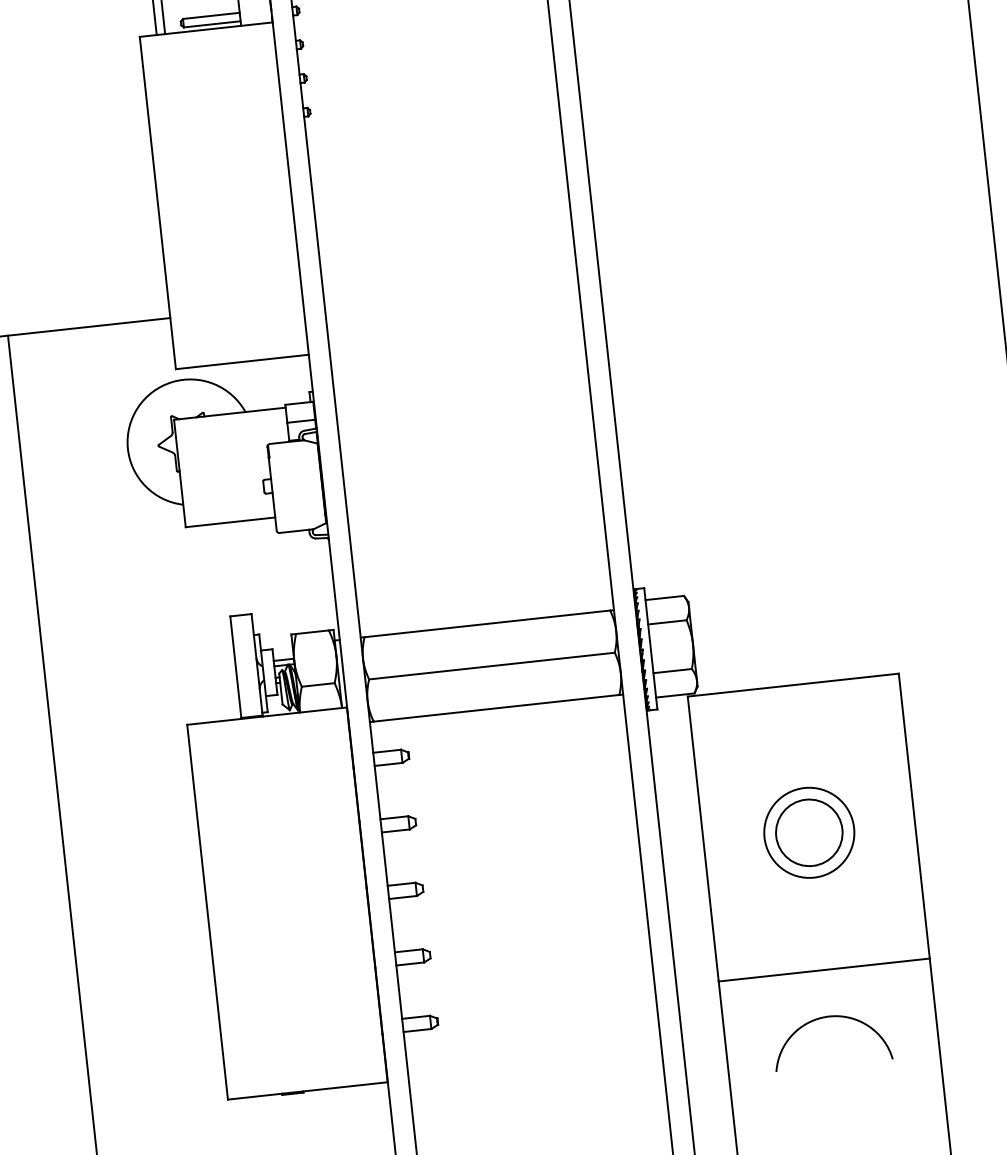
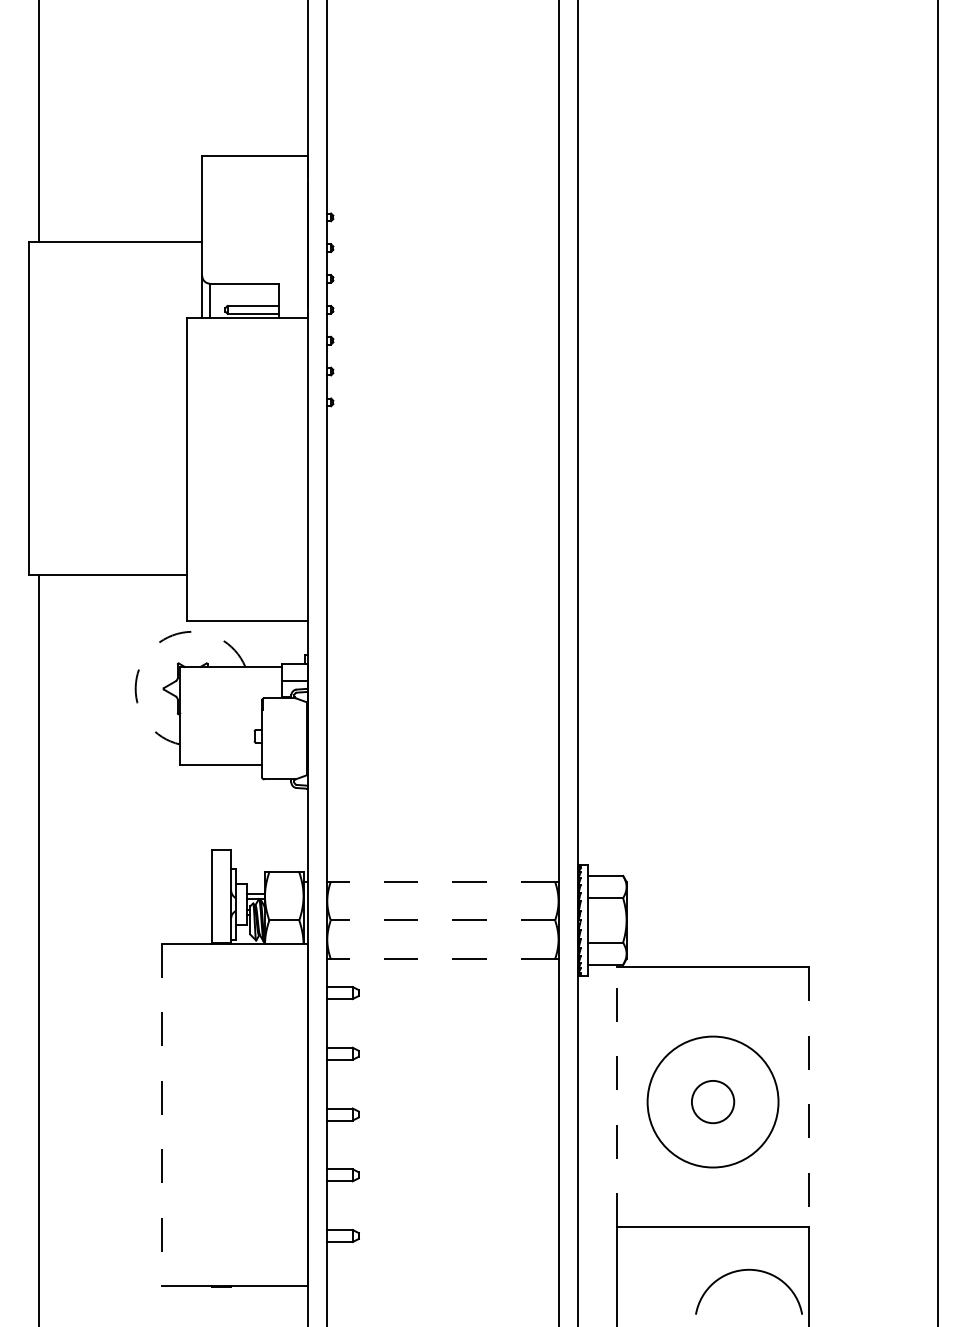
arc: (138, 407) -> (149, 652), solid -> dashed
line: (486, 623) -> (442, 881), solid -> dashed
line: (491, 666) -> (442, 920), solid -> dashed
line: (495, 707) -> (442, 958), solid -> dashed
line: (914, 816) -> (809, 1097), solid -> dashed
circle: (808, 832) -> (712, 1101), size x0.7
circle: (808, 832) -> (712, 1101), size x1.6
line: (702, 838) -> (616, 1096), solid -> dashed
line: (208, 913) -> (162, 1115), solid -> dashed
arc: (822, 1019) -> (742, 1271), moved

